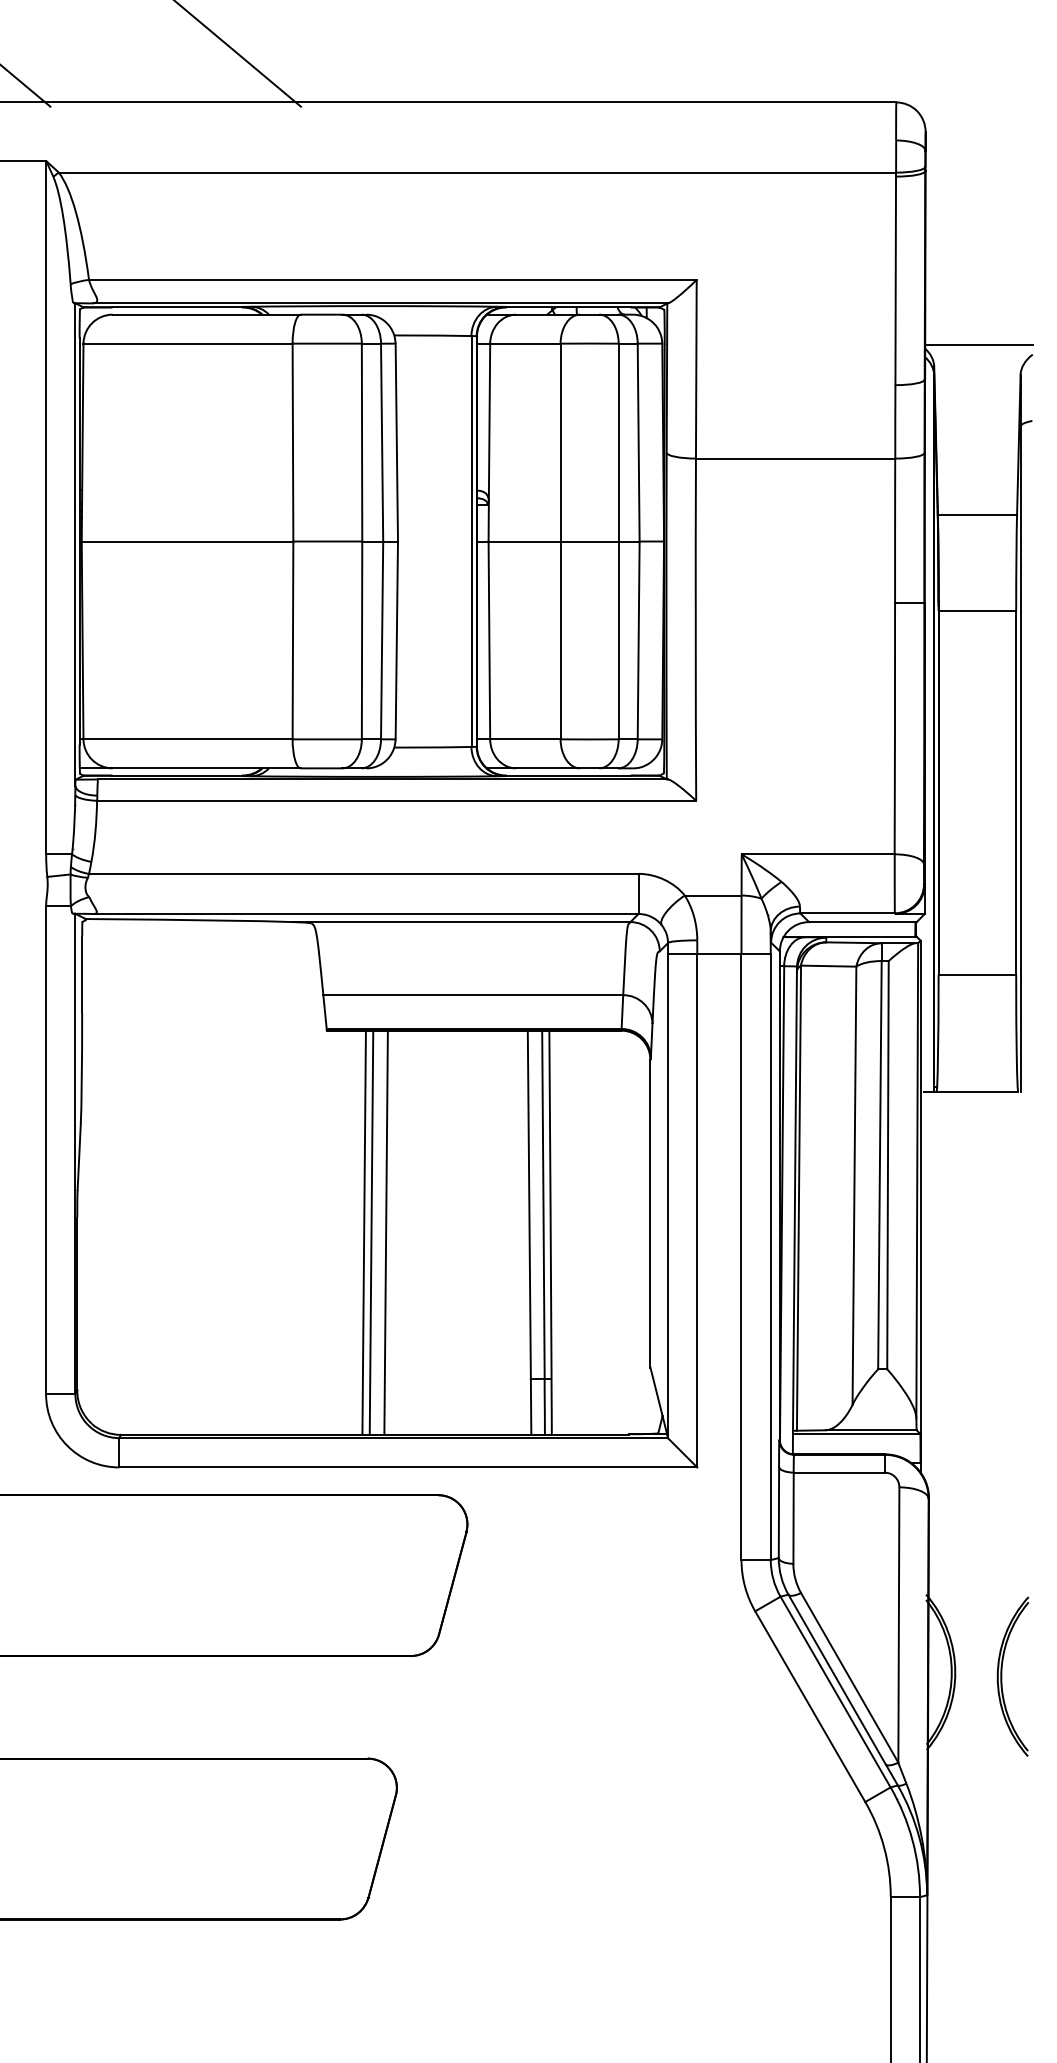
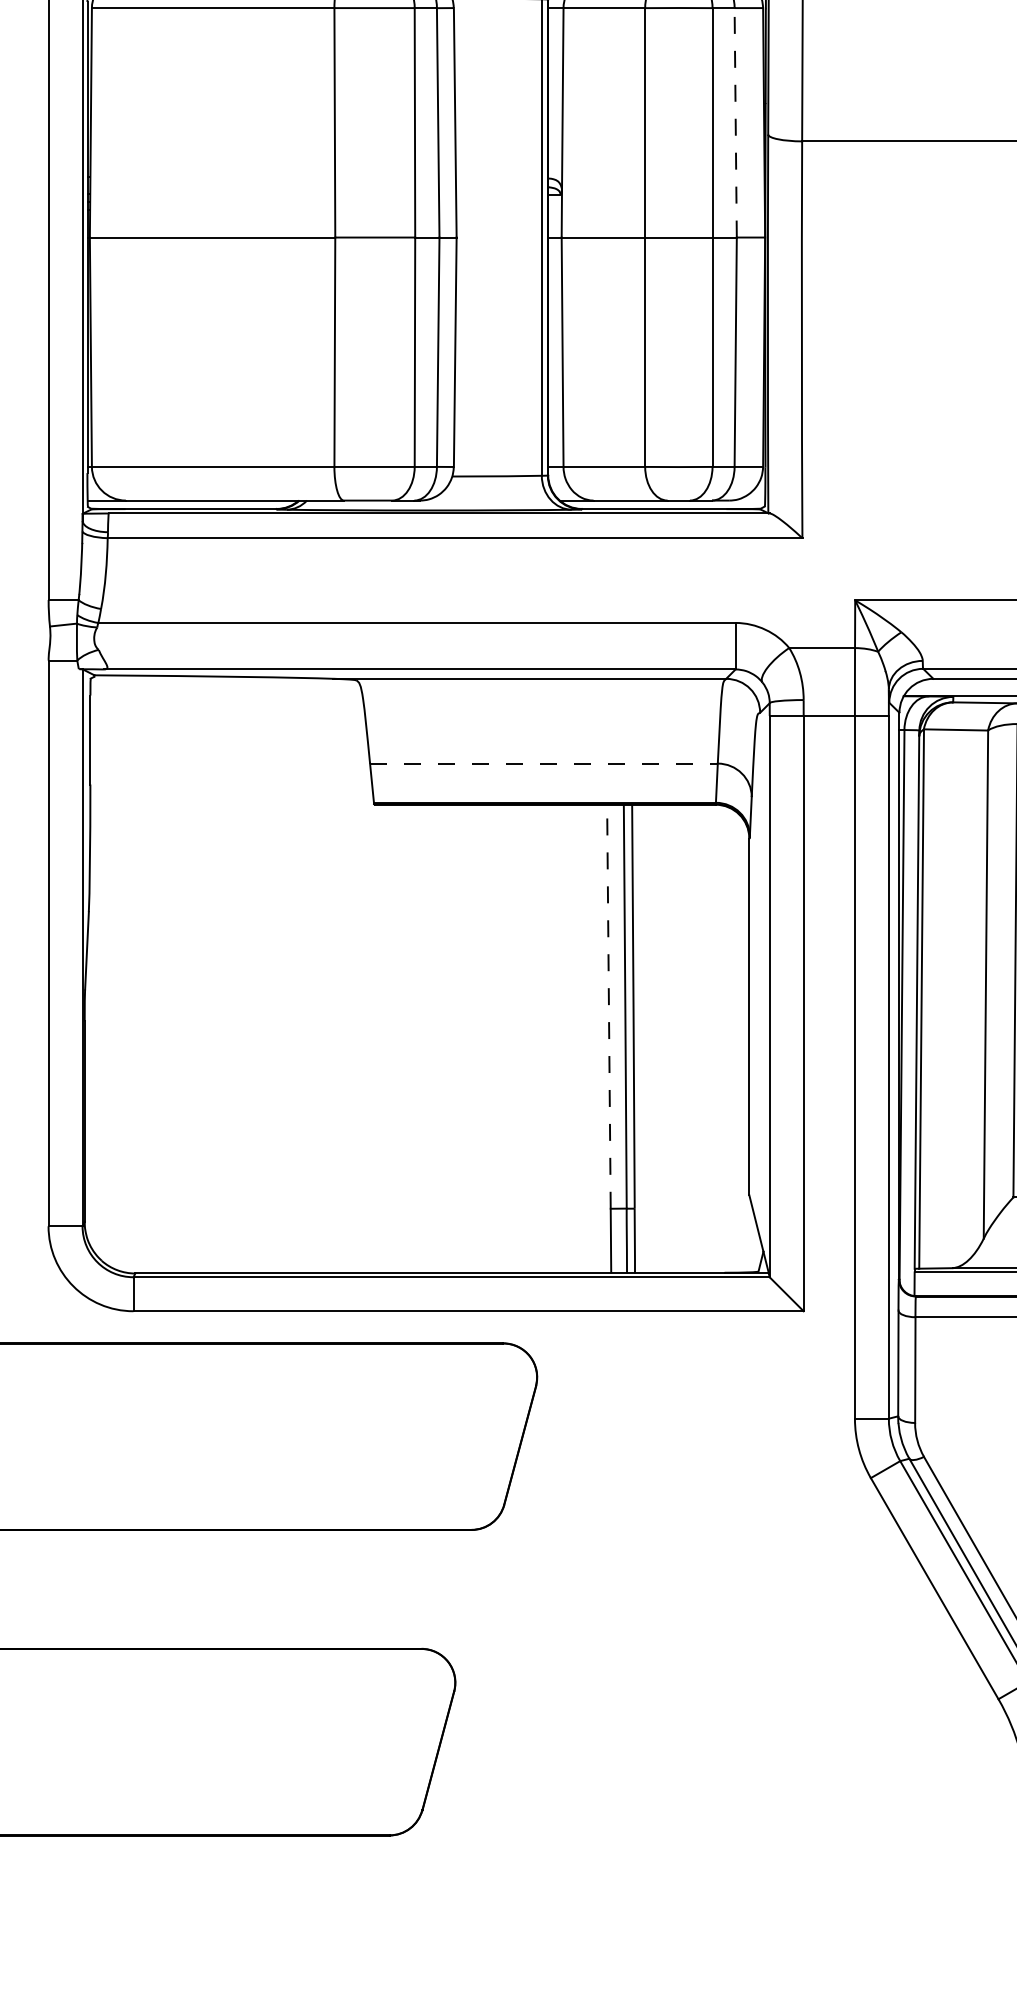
line: (638, 442) -> (735, 122), solid -> dashed
line: (473, 995) -> (544, 763), solid -> dashed
line: (529, 1204) -> (609, 1006), solid -> dashed
line: (363, 1232) -> (416, 1038), removed
line: (371, 1232) -> (425, 1038), removed
line: (385, 1232) -> (442, 1038), removed

